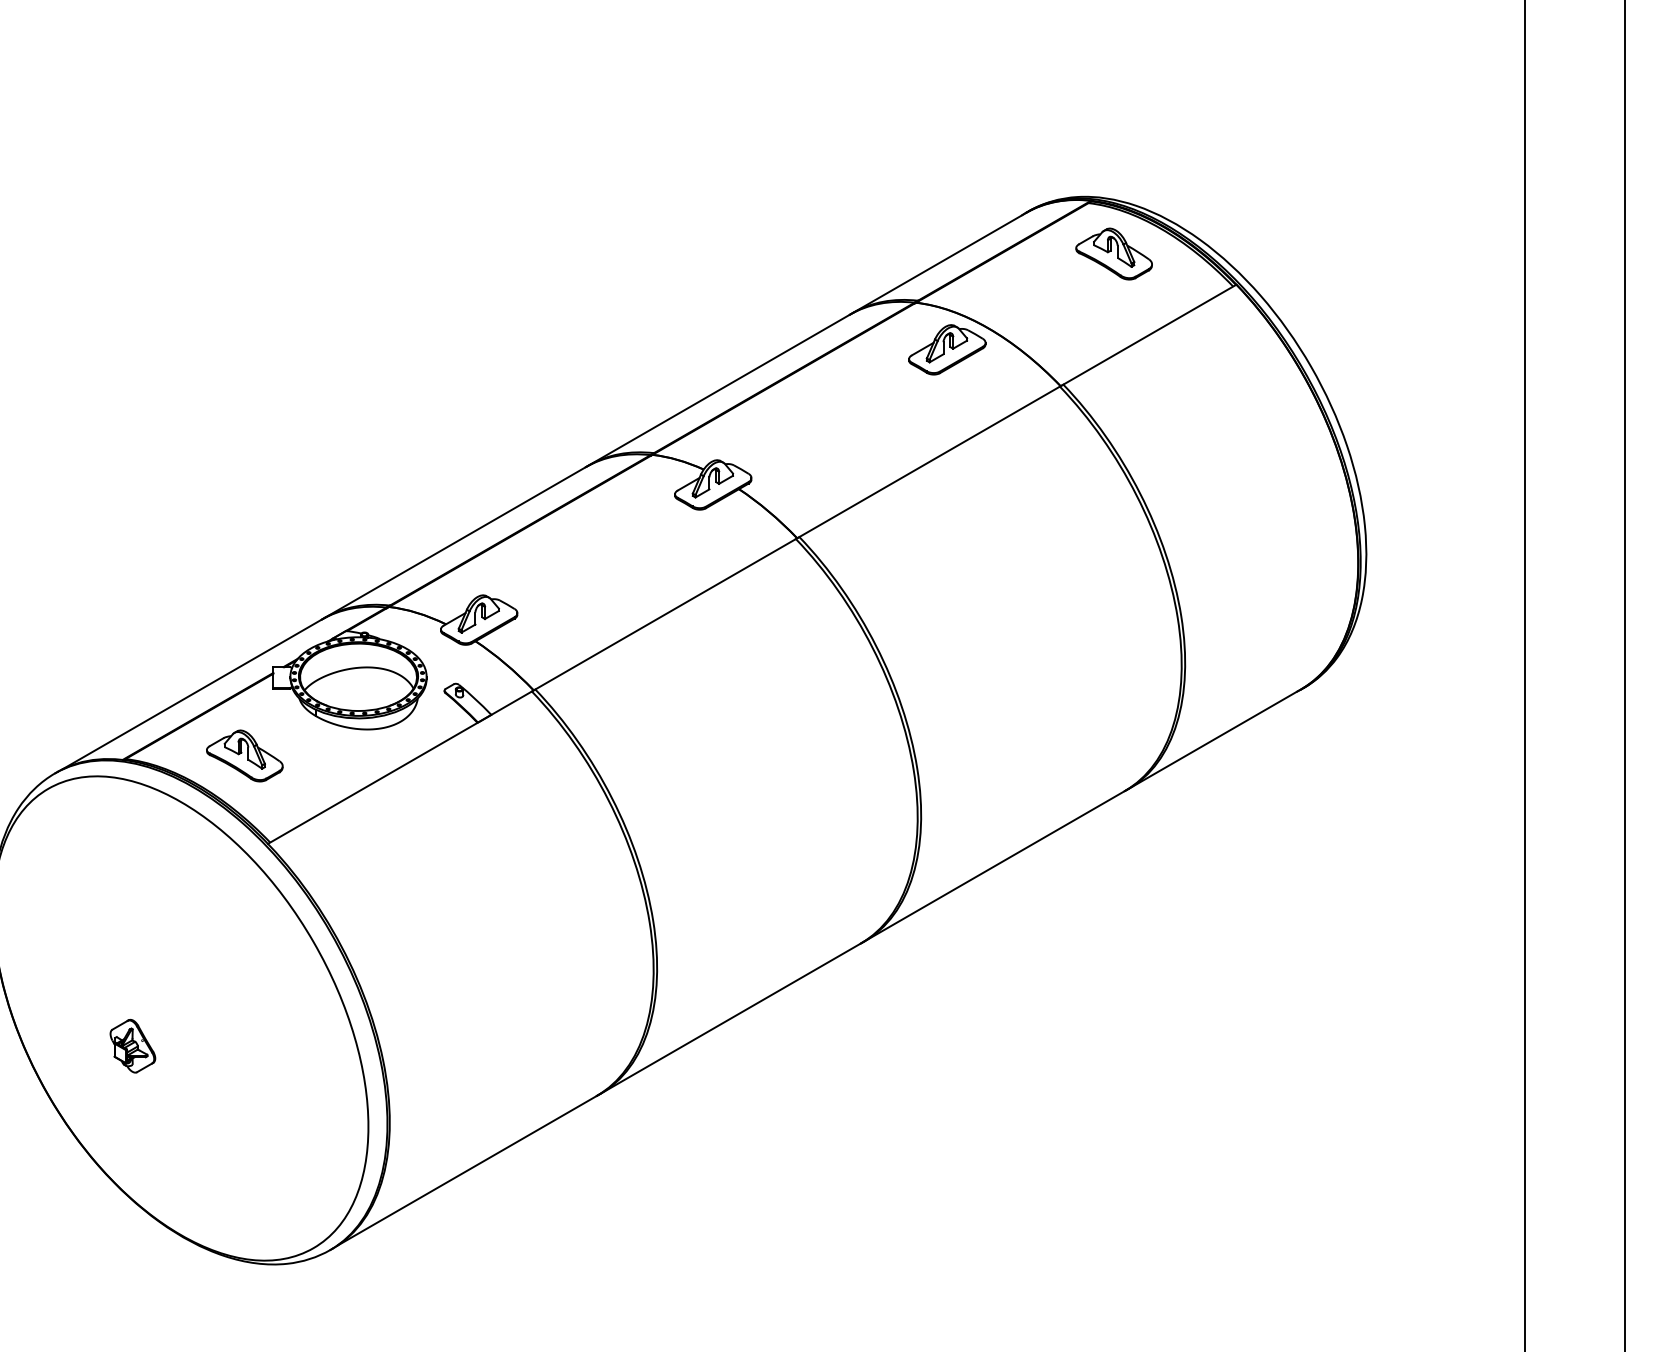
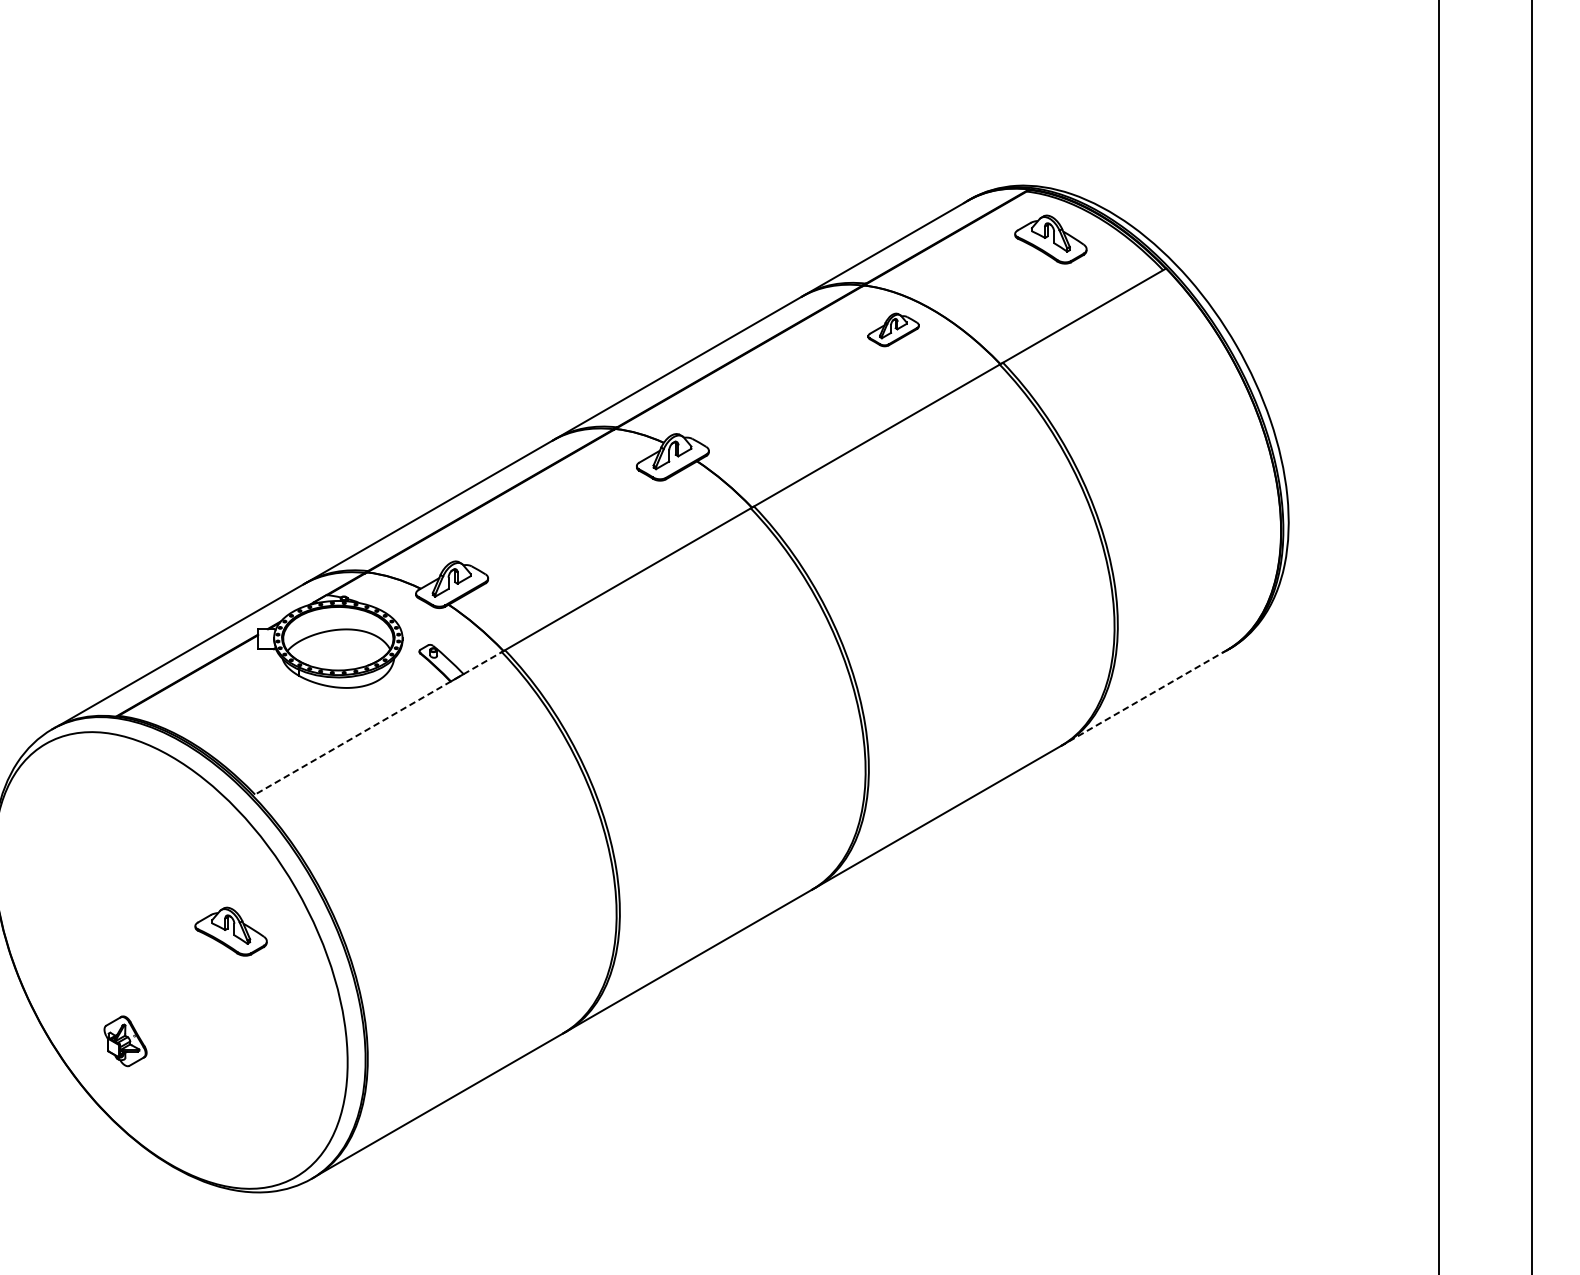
part: (947, 349) -> (893, 329), size x0.7
line: (1213, 740) -> (1144, 698), solid -> dashed
part: (244, 755) -> (230, 931), moved
line: (401, 766) -> (378, 722), solid -> dashed
part: (132, 1045) -> (125, 1040), moved

